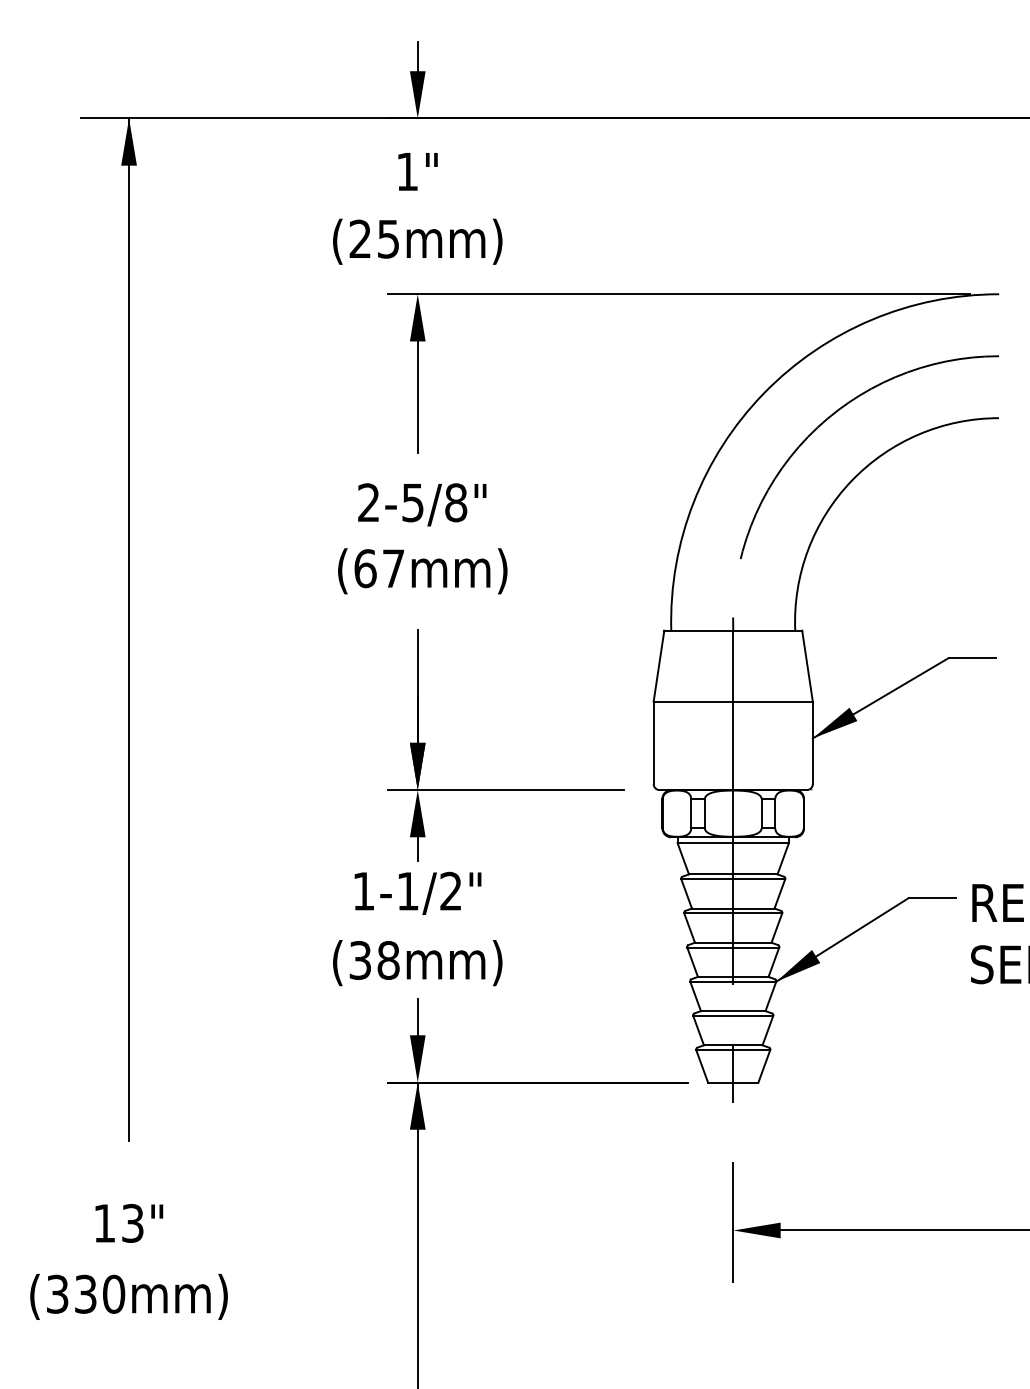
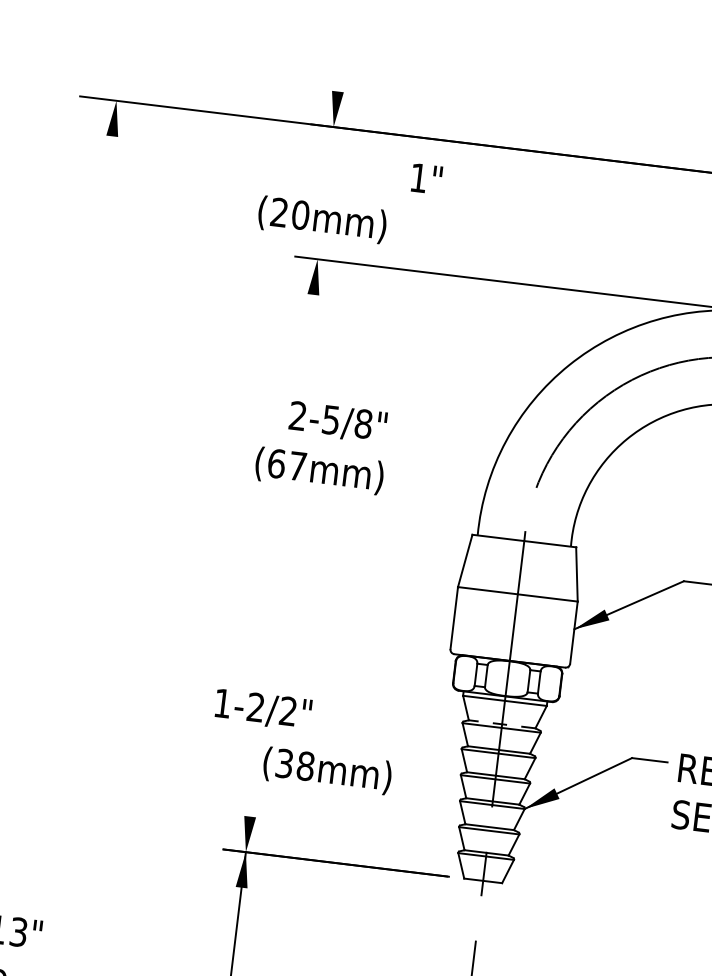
line: (417, 56) -> (339, 80), removed
text: (417, 171) -> (426, 178), moved
text: (388, 238) -> (300, 214), (25mm) -> (20mm)
line: (417, 397) -> (308, 336), removed
text: (422, 504) -> (338, 422), moved
text: (422, 571) -> (319, 471), moved
line: (129, 629) -> (70, 485), removed
part: (505, 789) -> (338, 639), removed
line: (732, 874) -> (501, 724), solid -> dashed
text: (407, 890) -> (255, 706), 1-1/2" -> 1-2/2"
text: (417, 963) -> (327, 771), moved
line: (417, 1016) -> (251, 802), removed

